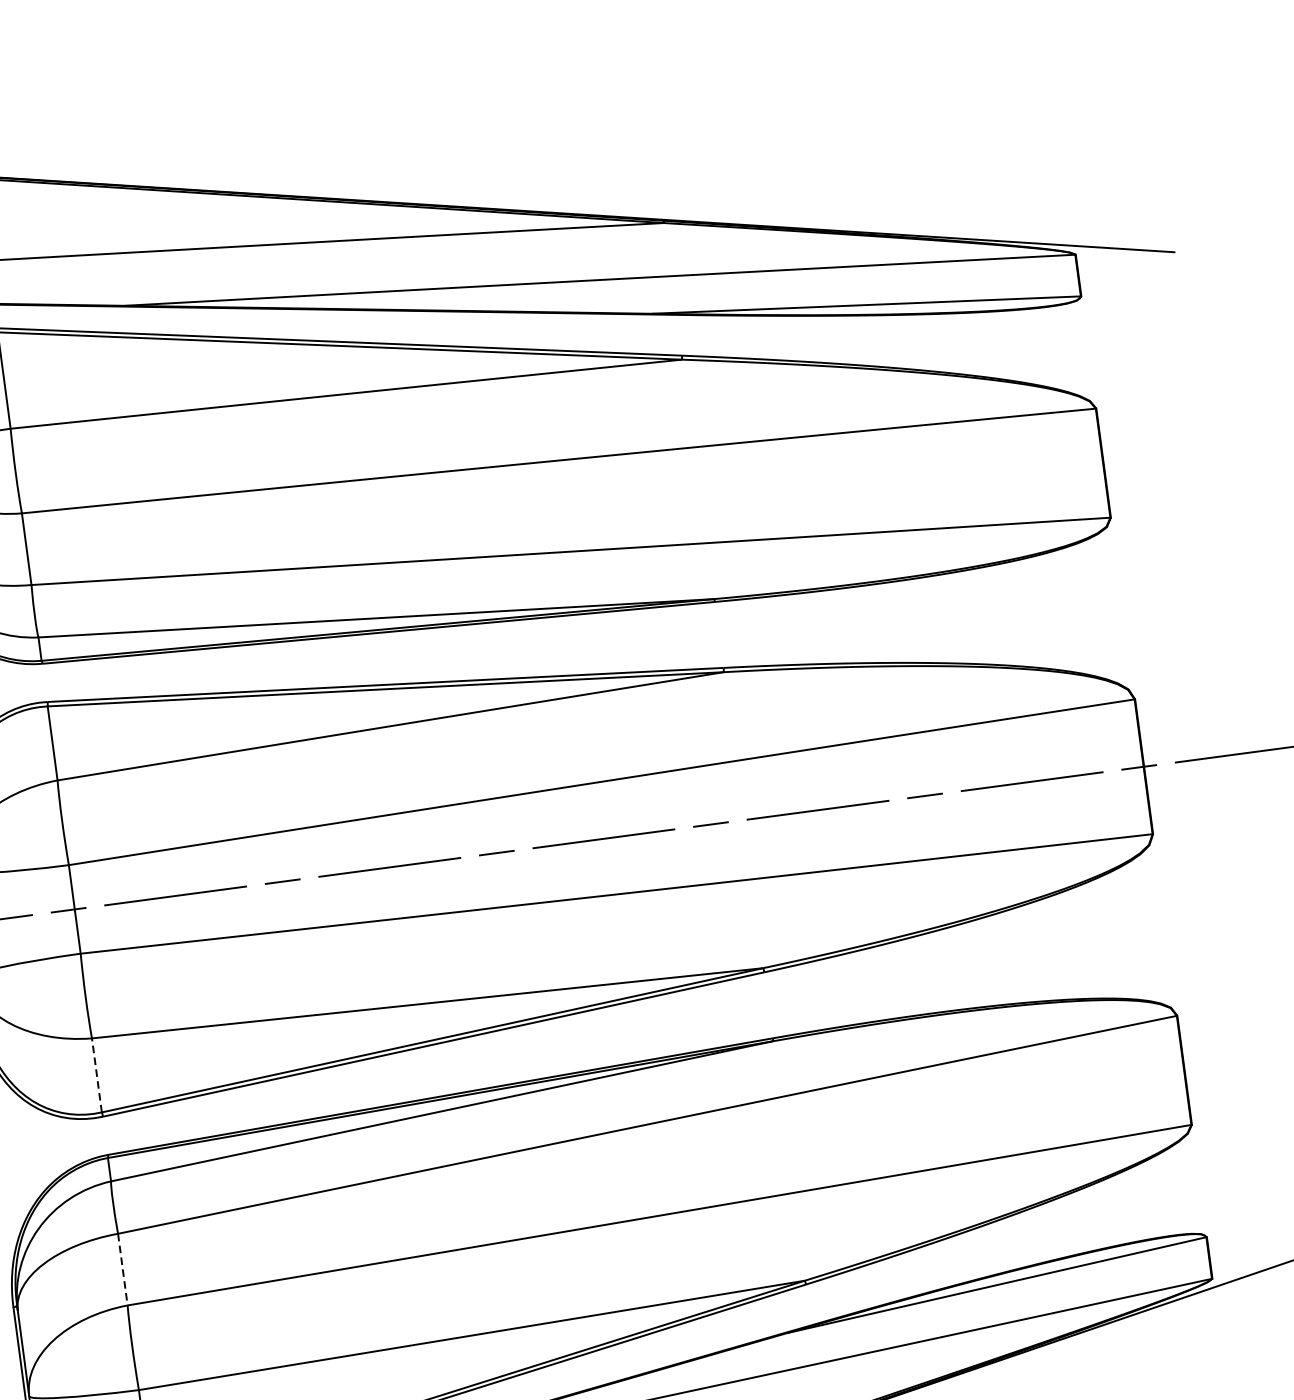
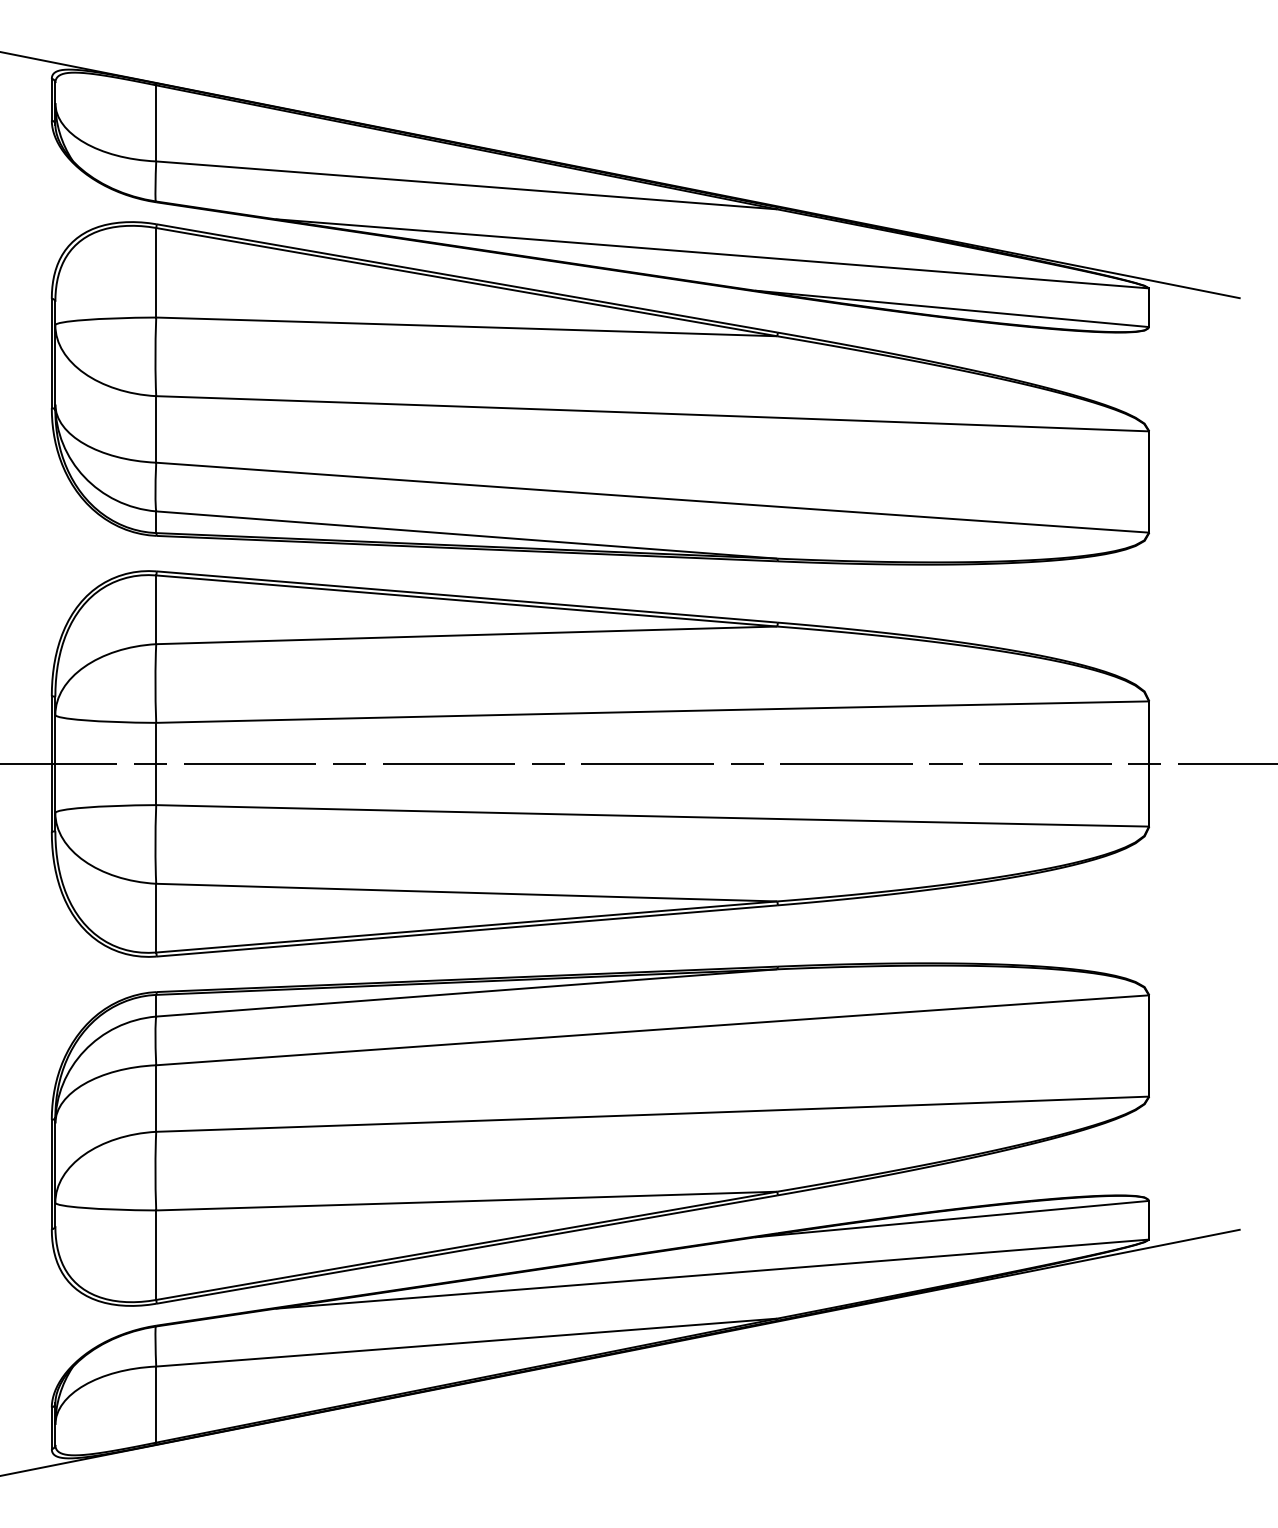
line: (97, 1074) -> (156, 917), dashed -> solid
line: (123, 1270) -> (156, 1099), dashed -> solid

